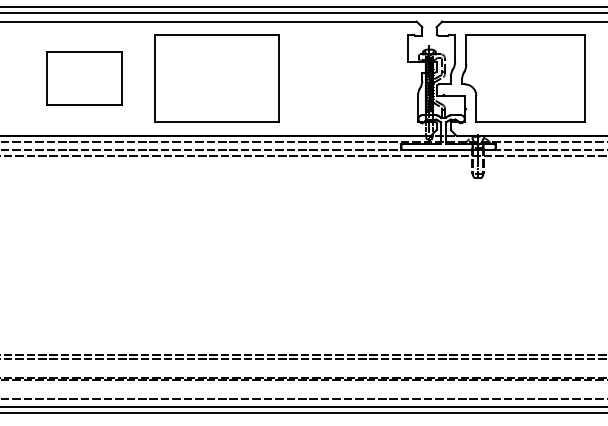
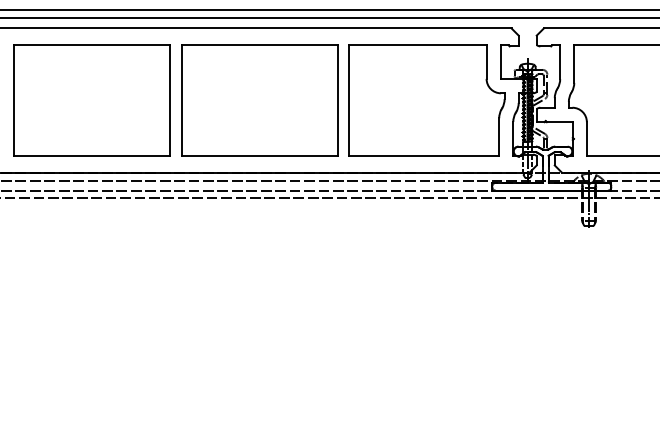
part: (84, 78) -> (92, 100), size x1.67
part: (349, 78) -> (426, 100), added

